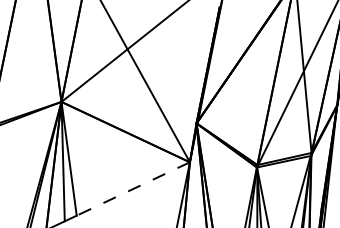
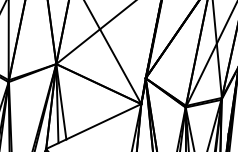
line: (132, 188) -> (103, 121), dashed -> solid

